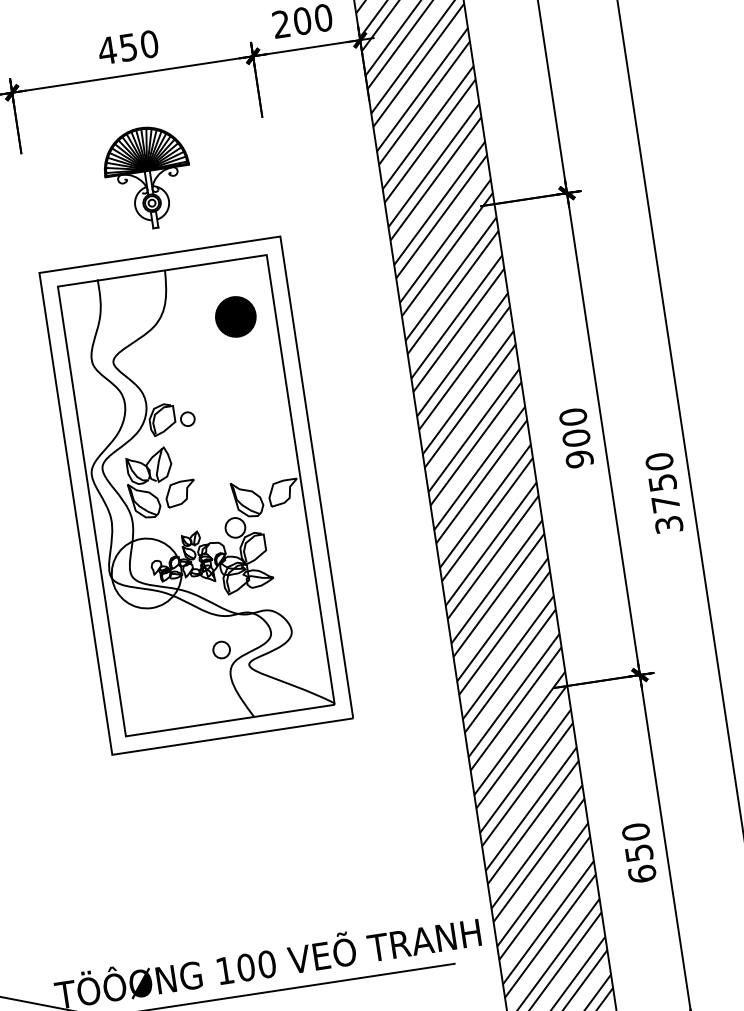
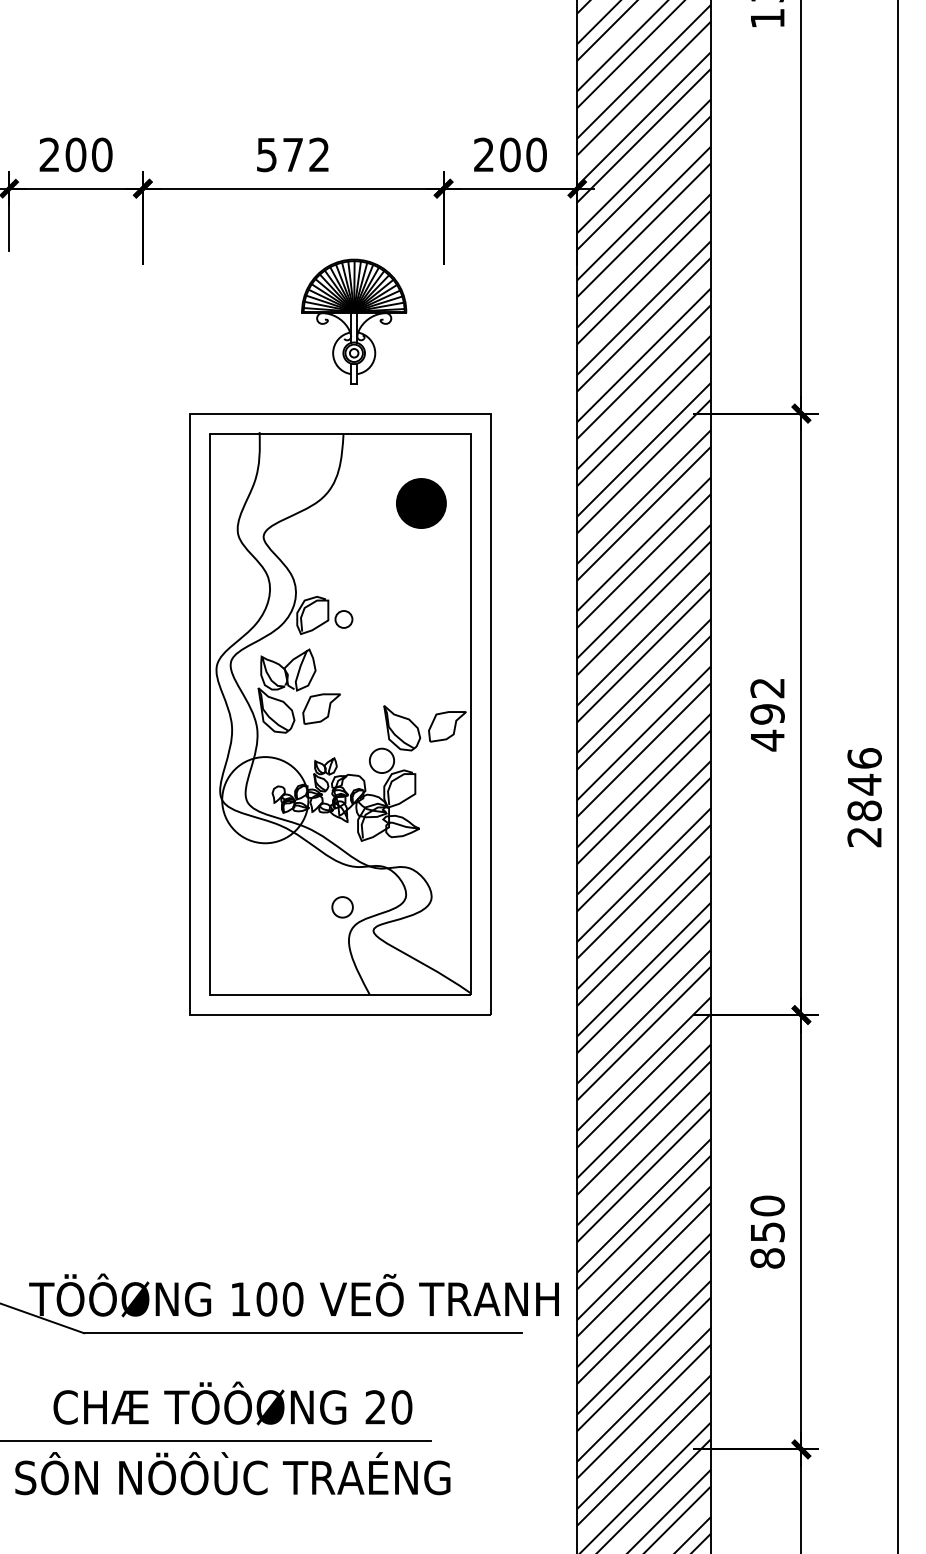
text: (127, 47) -> (292, 154), 450 -> 572
part: (148, 177) -> (354, 321), moved
text: (576, 438) -> (767, 714), 900 -> 492
text: (664, 493) -> (864, 797), 3750 -> 2846
part: (196, 495) -> (340, 714), moved
text: (642, 874) -> (767, 1258), 650 -> 850

